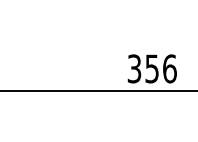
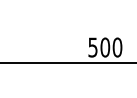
text: (152, 68) -> (105, 47), 356 -> 500

